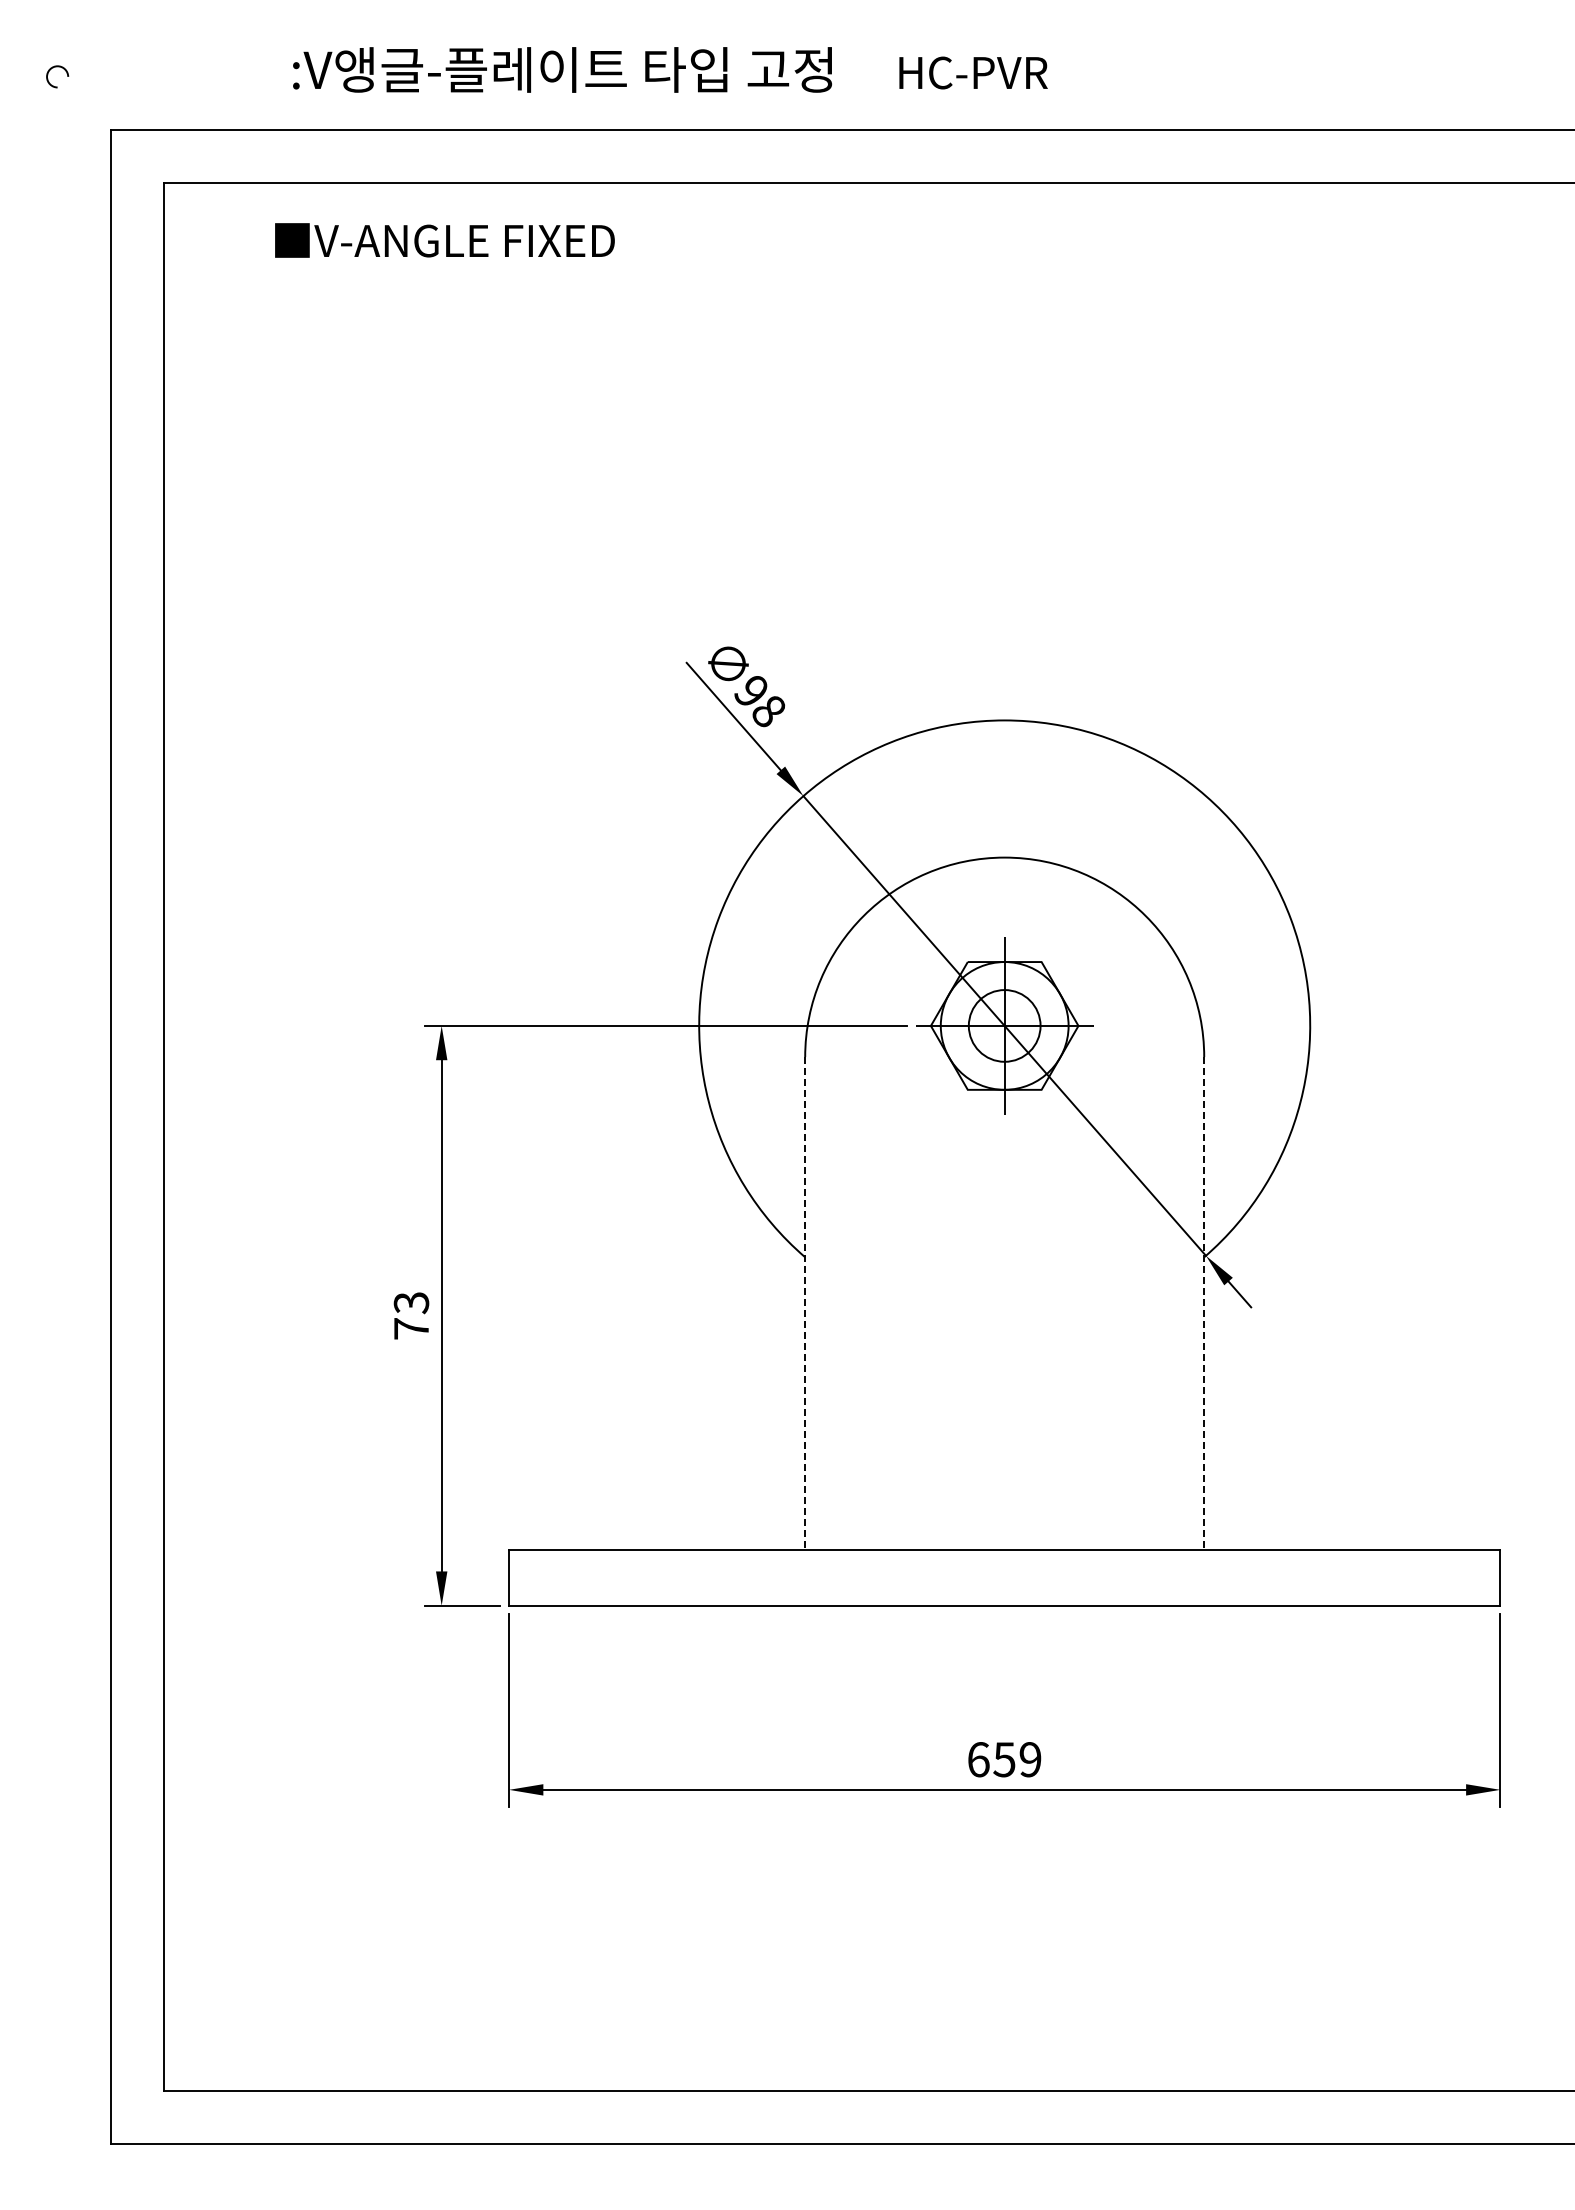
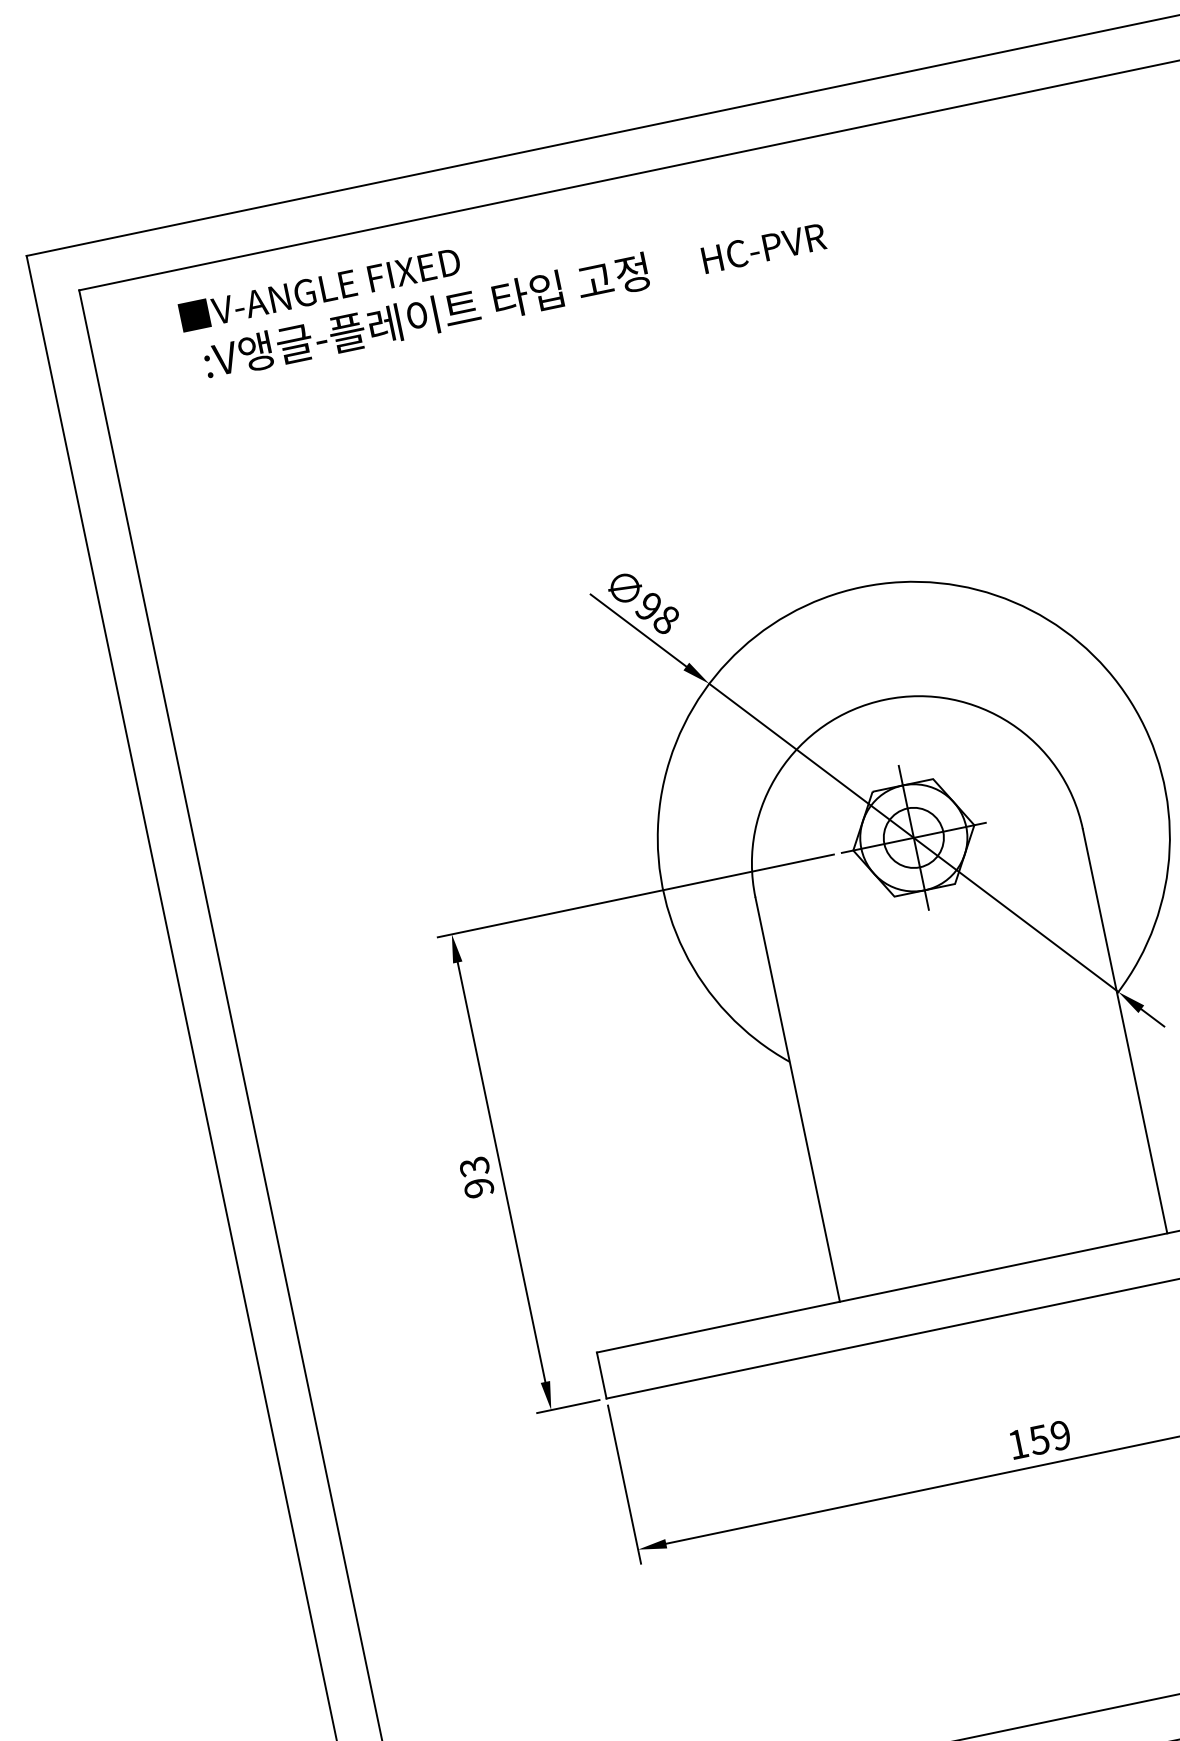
text: (670, 69) -> (514, 297), moved
line: (805, 1303) -> (797, 1099), dashed -> solid
line: (1204, 1303) -> (1125, 1031), dashed -> solid
text: (411, 1328) -> (478, 1187), 73 -> 93
text: (978, 1759) -> (1018, 1444), 659 -> 159

